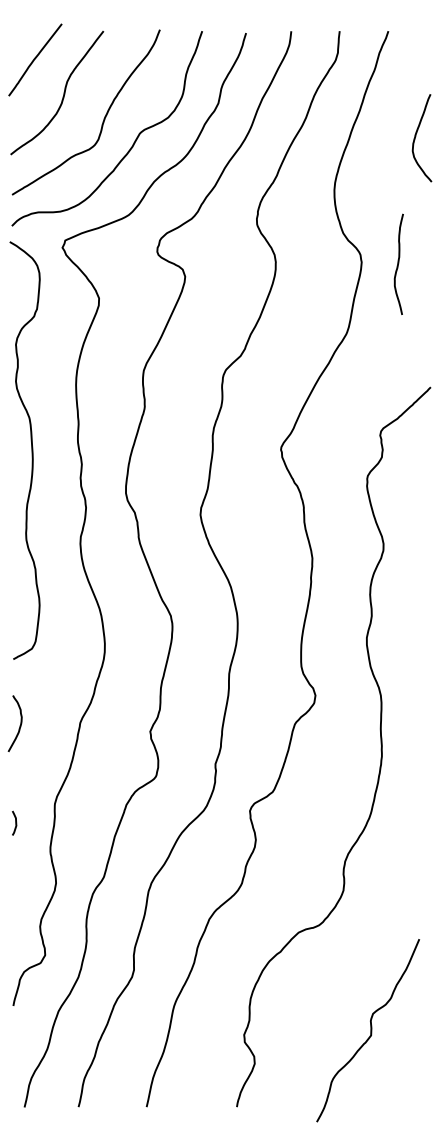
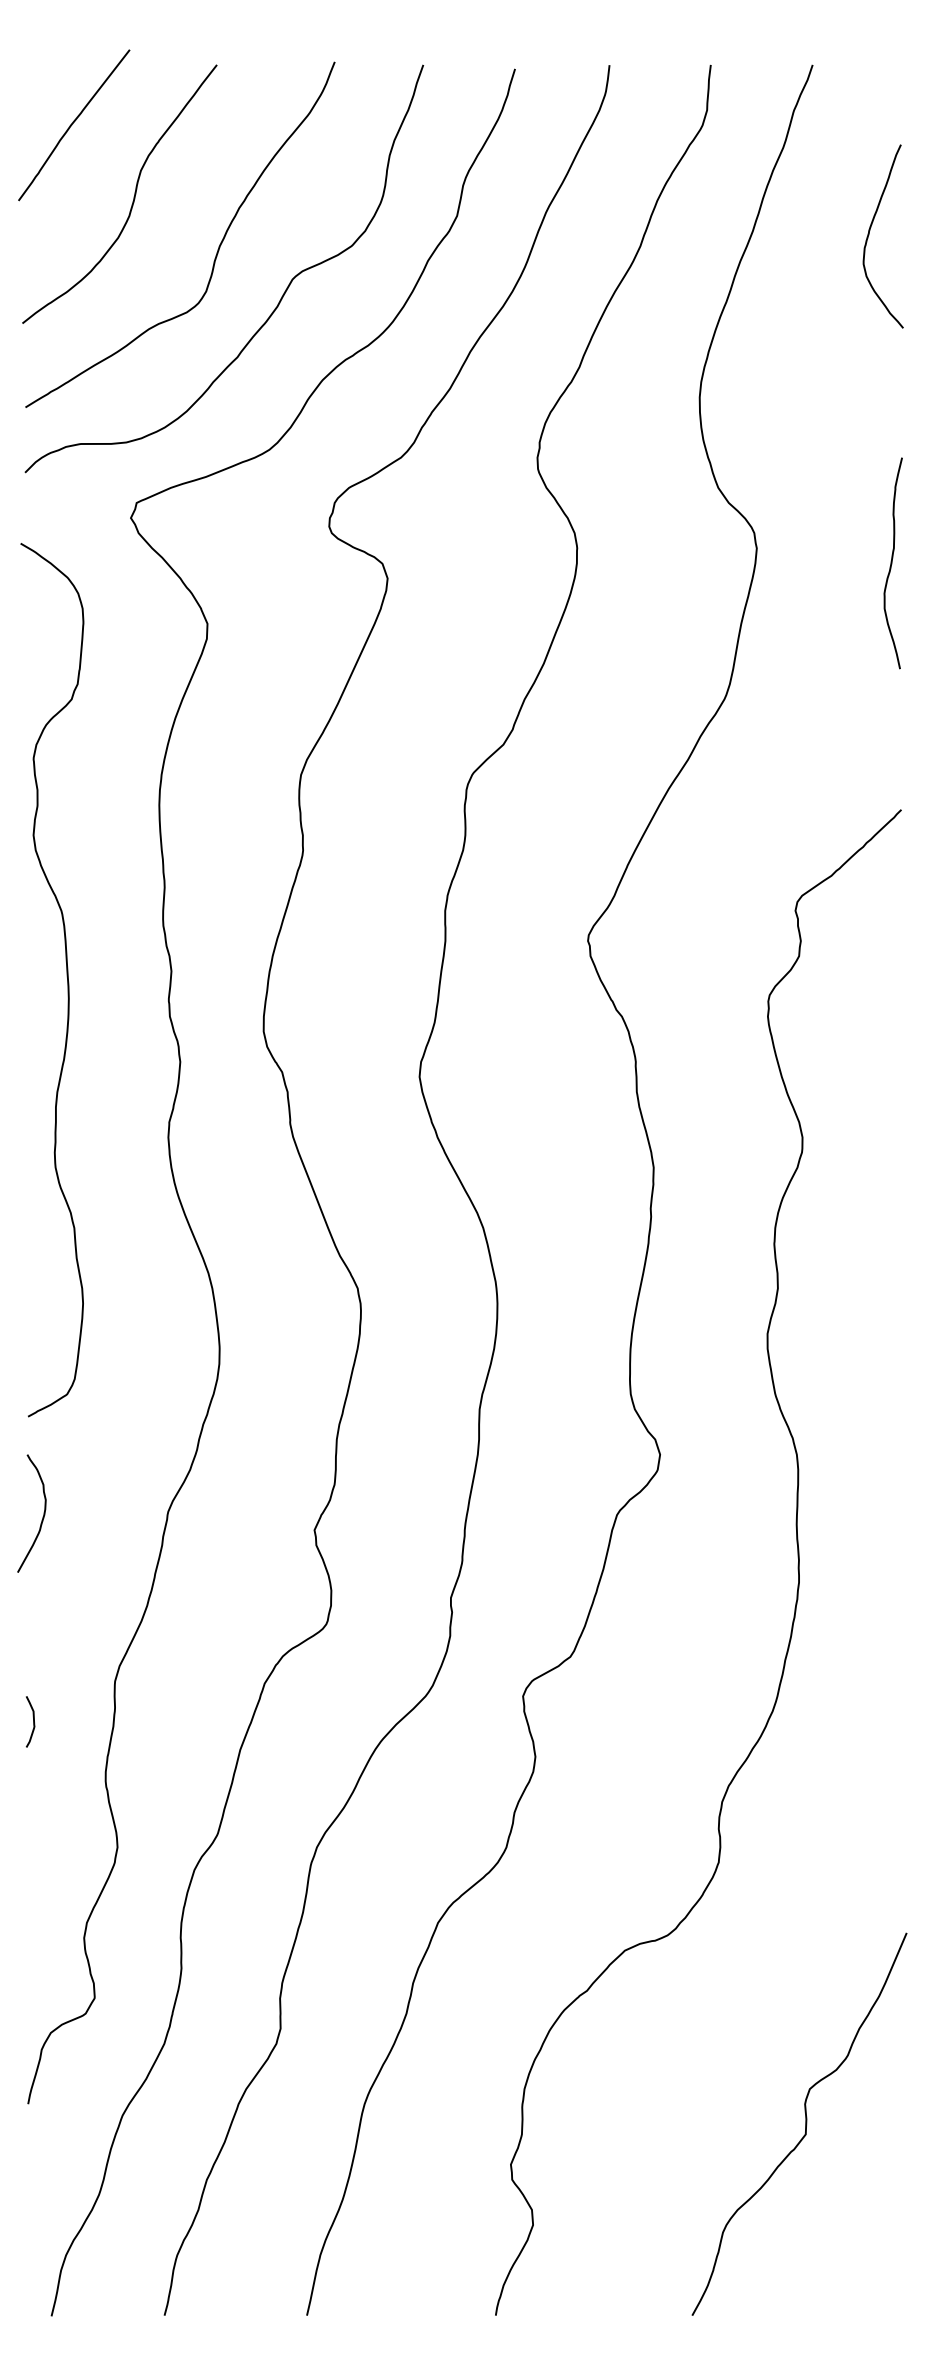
curve: (416, 136) -> (871, 233), moved
curve: (398, 263) -> (892, 561), moved
curve: (31, 450) -> (66, 979), moved
curve: (370, 1030) -> (804, 2123), moved

